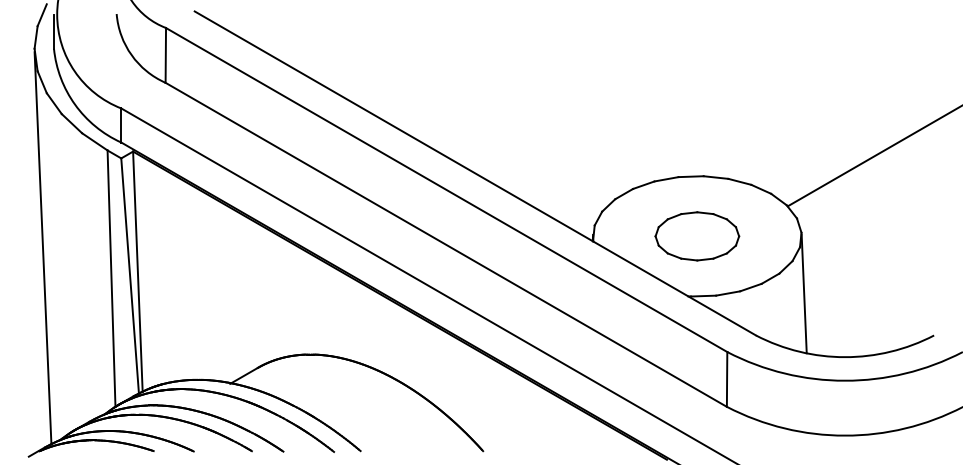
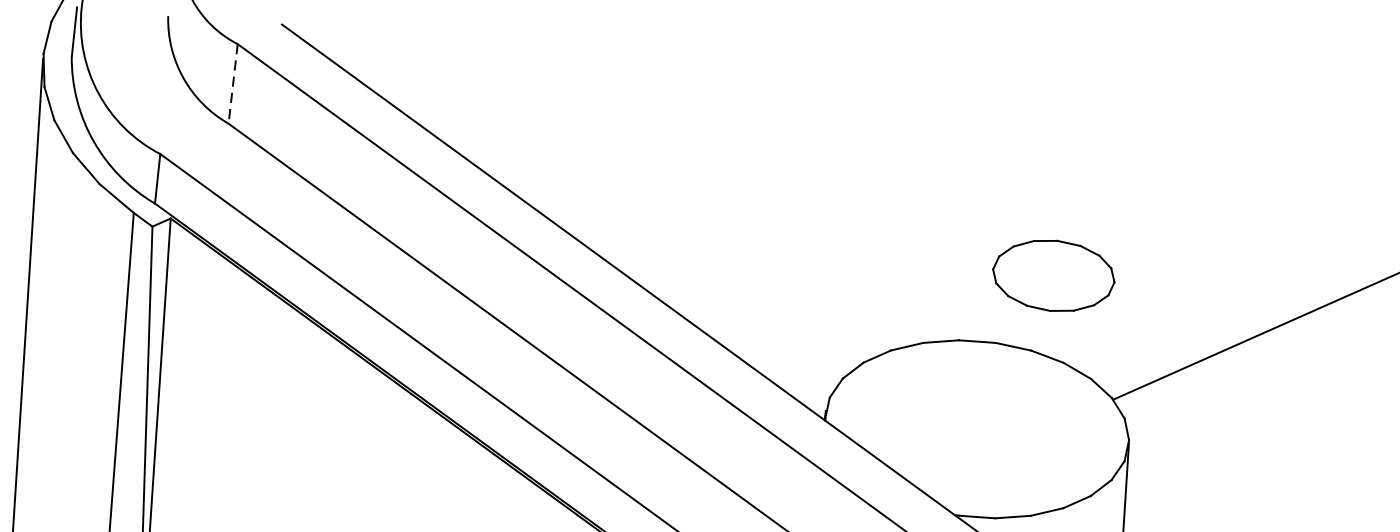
line: (165, 55) -> (232, 83), solid -> dashed
part: (697, 236) -> (1054, 276), moved

